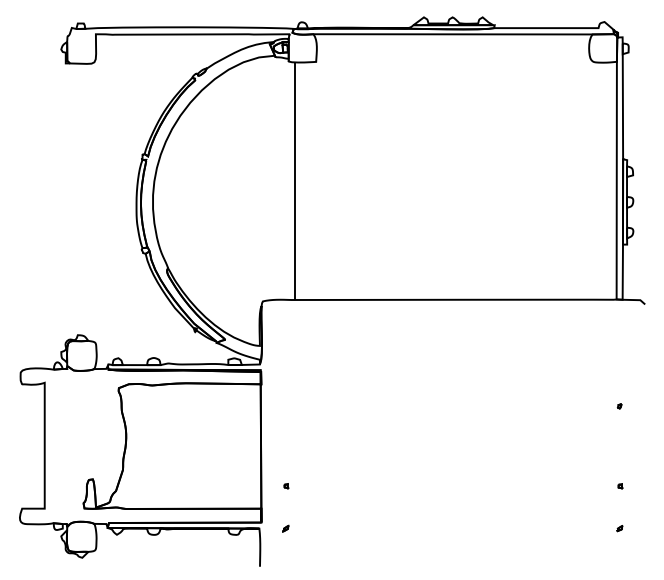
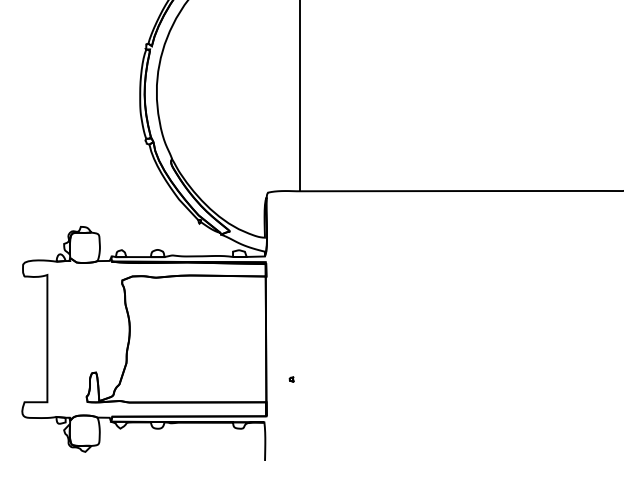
part: (285, 528) -> (290, 422), removed

